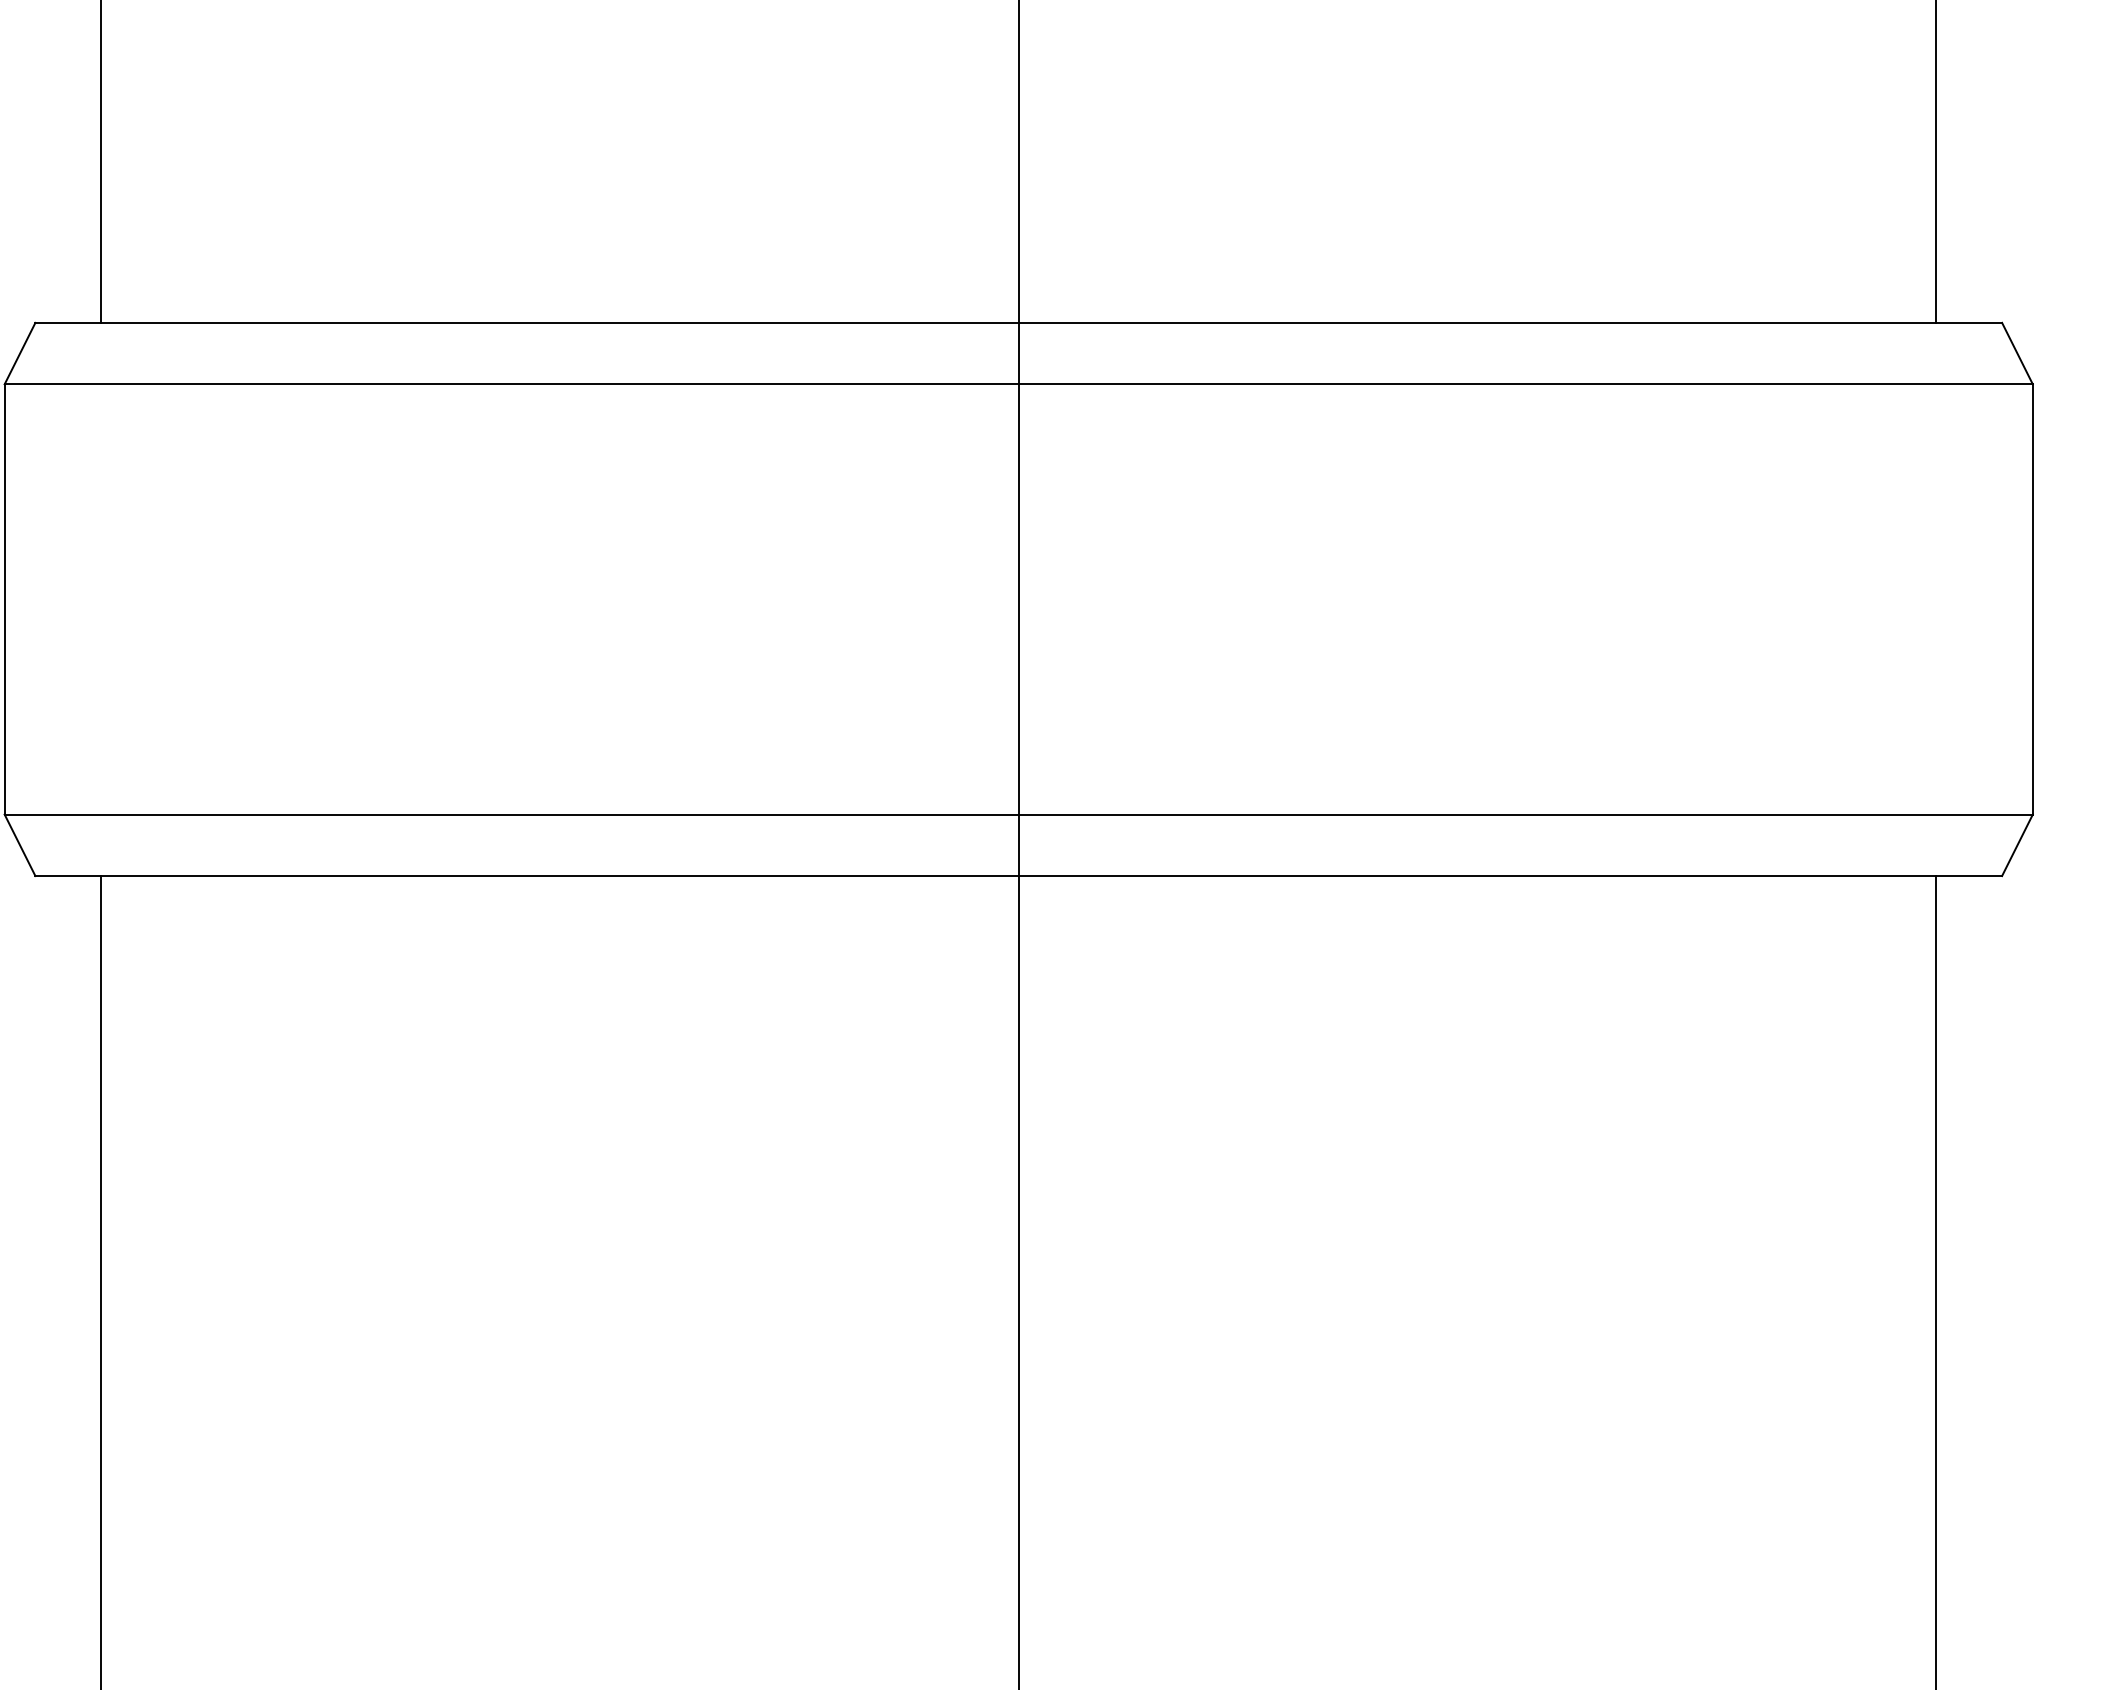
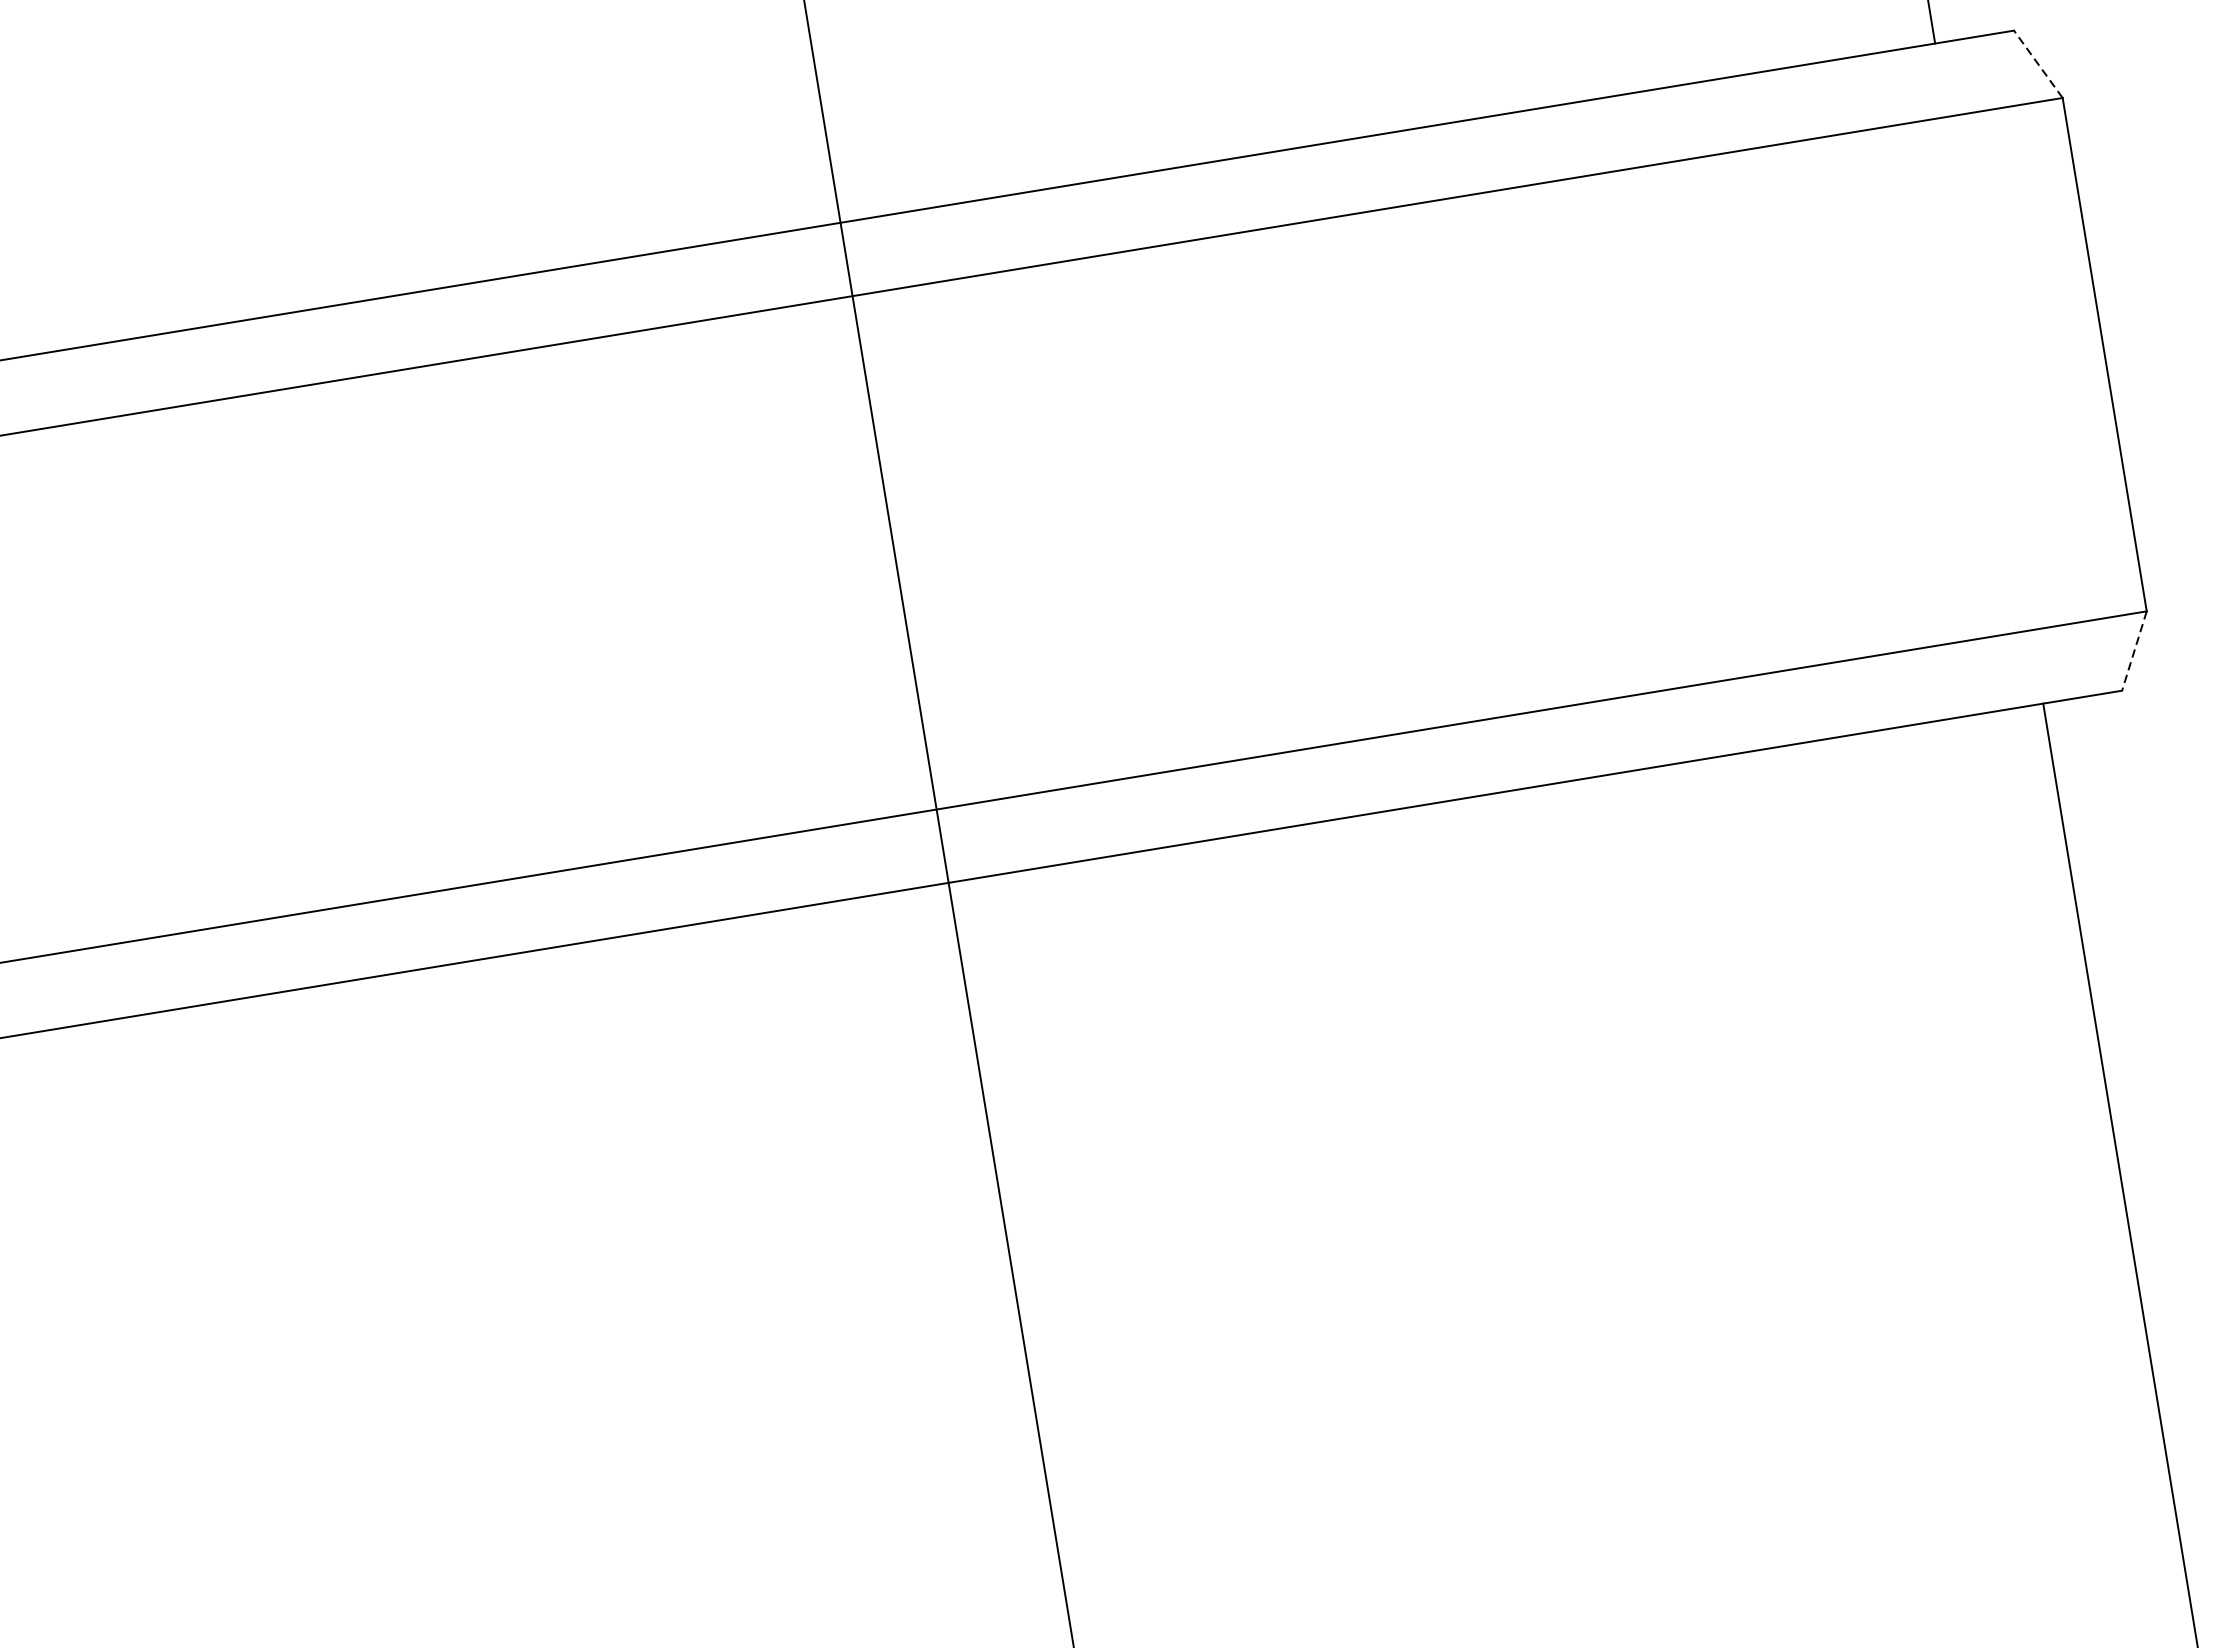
line: (2017, 353) -> (2038, 64), solid -> dashed
line: (2017, 845) -> (2134, 651), solid -> dashed

